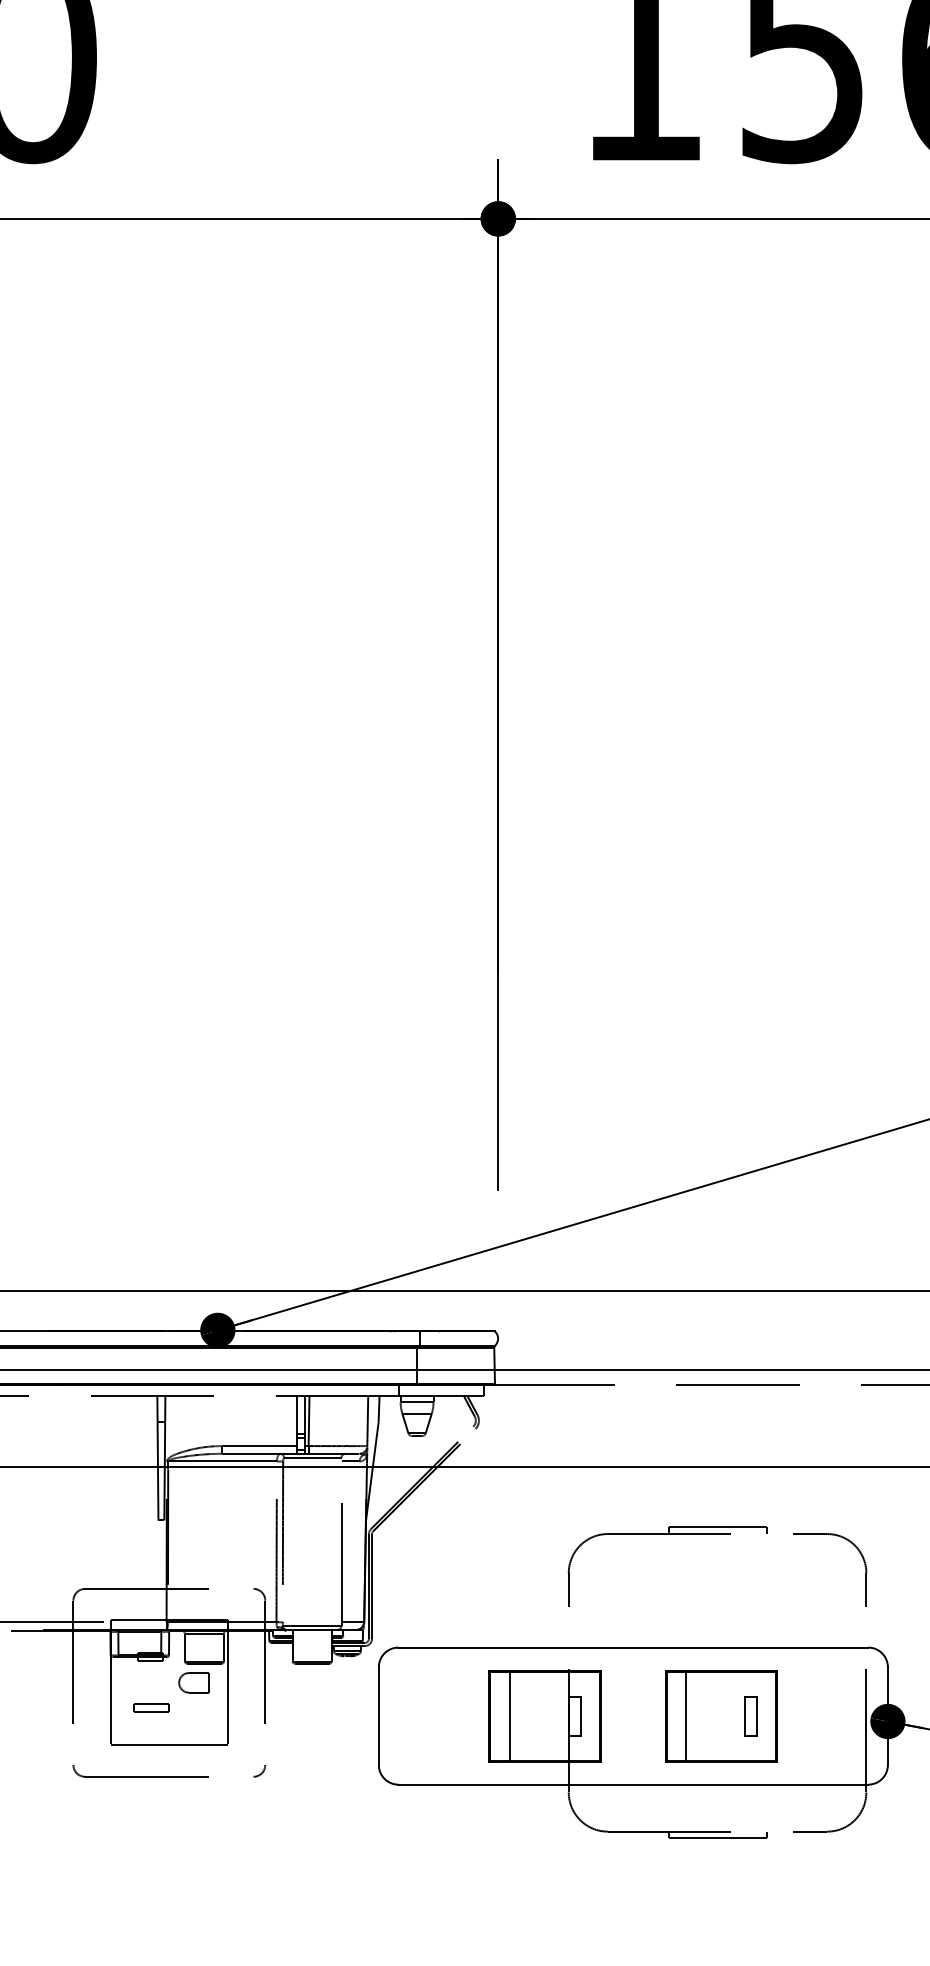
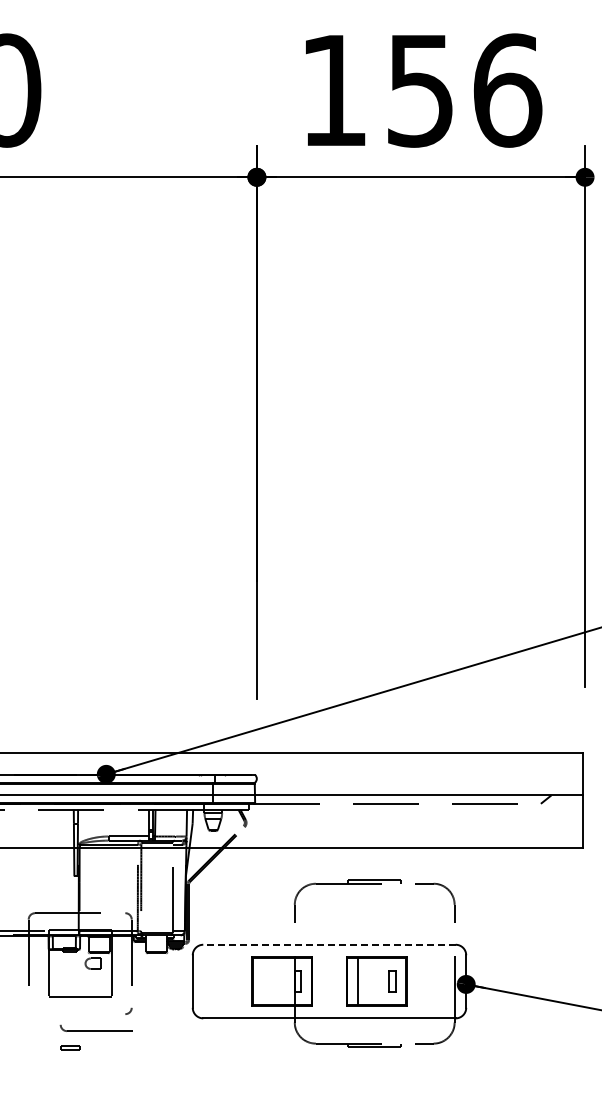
line: (631, 1647) -> (328, 944), solid -> dashed
part: (151, 1706) -> (70, 1047), moved
line: (510, 1716) -> (263, 981), removed
part: (138, 1769) -> (95, 1027), moved

